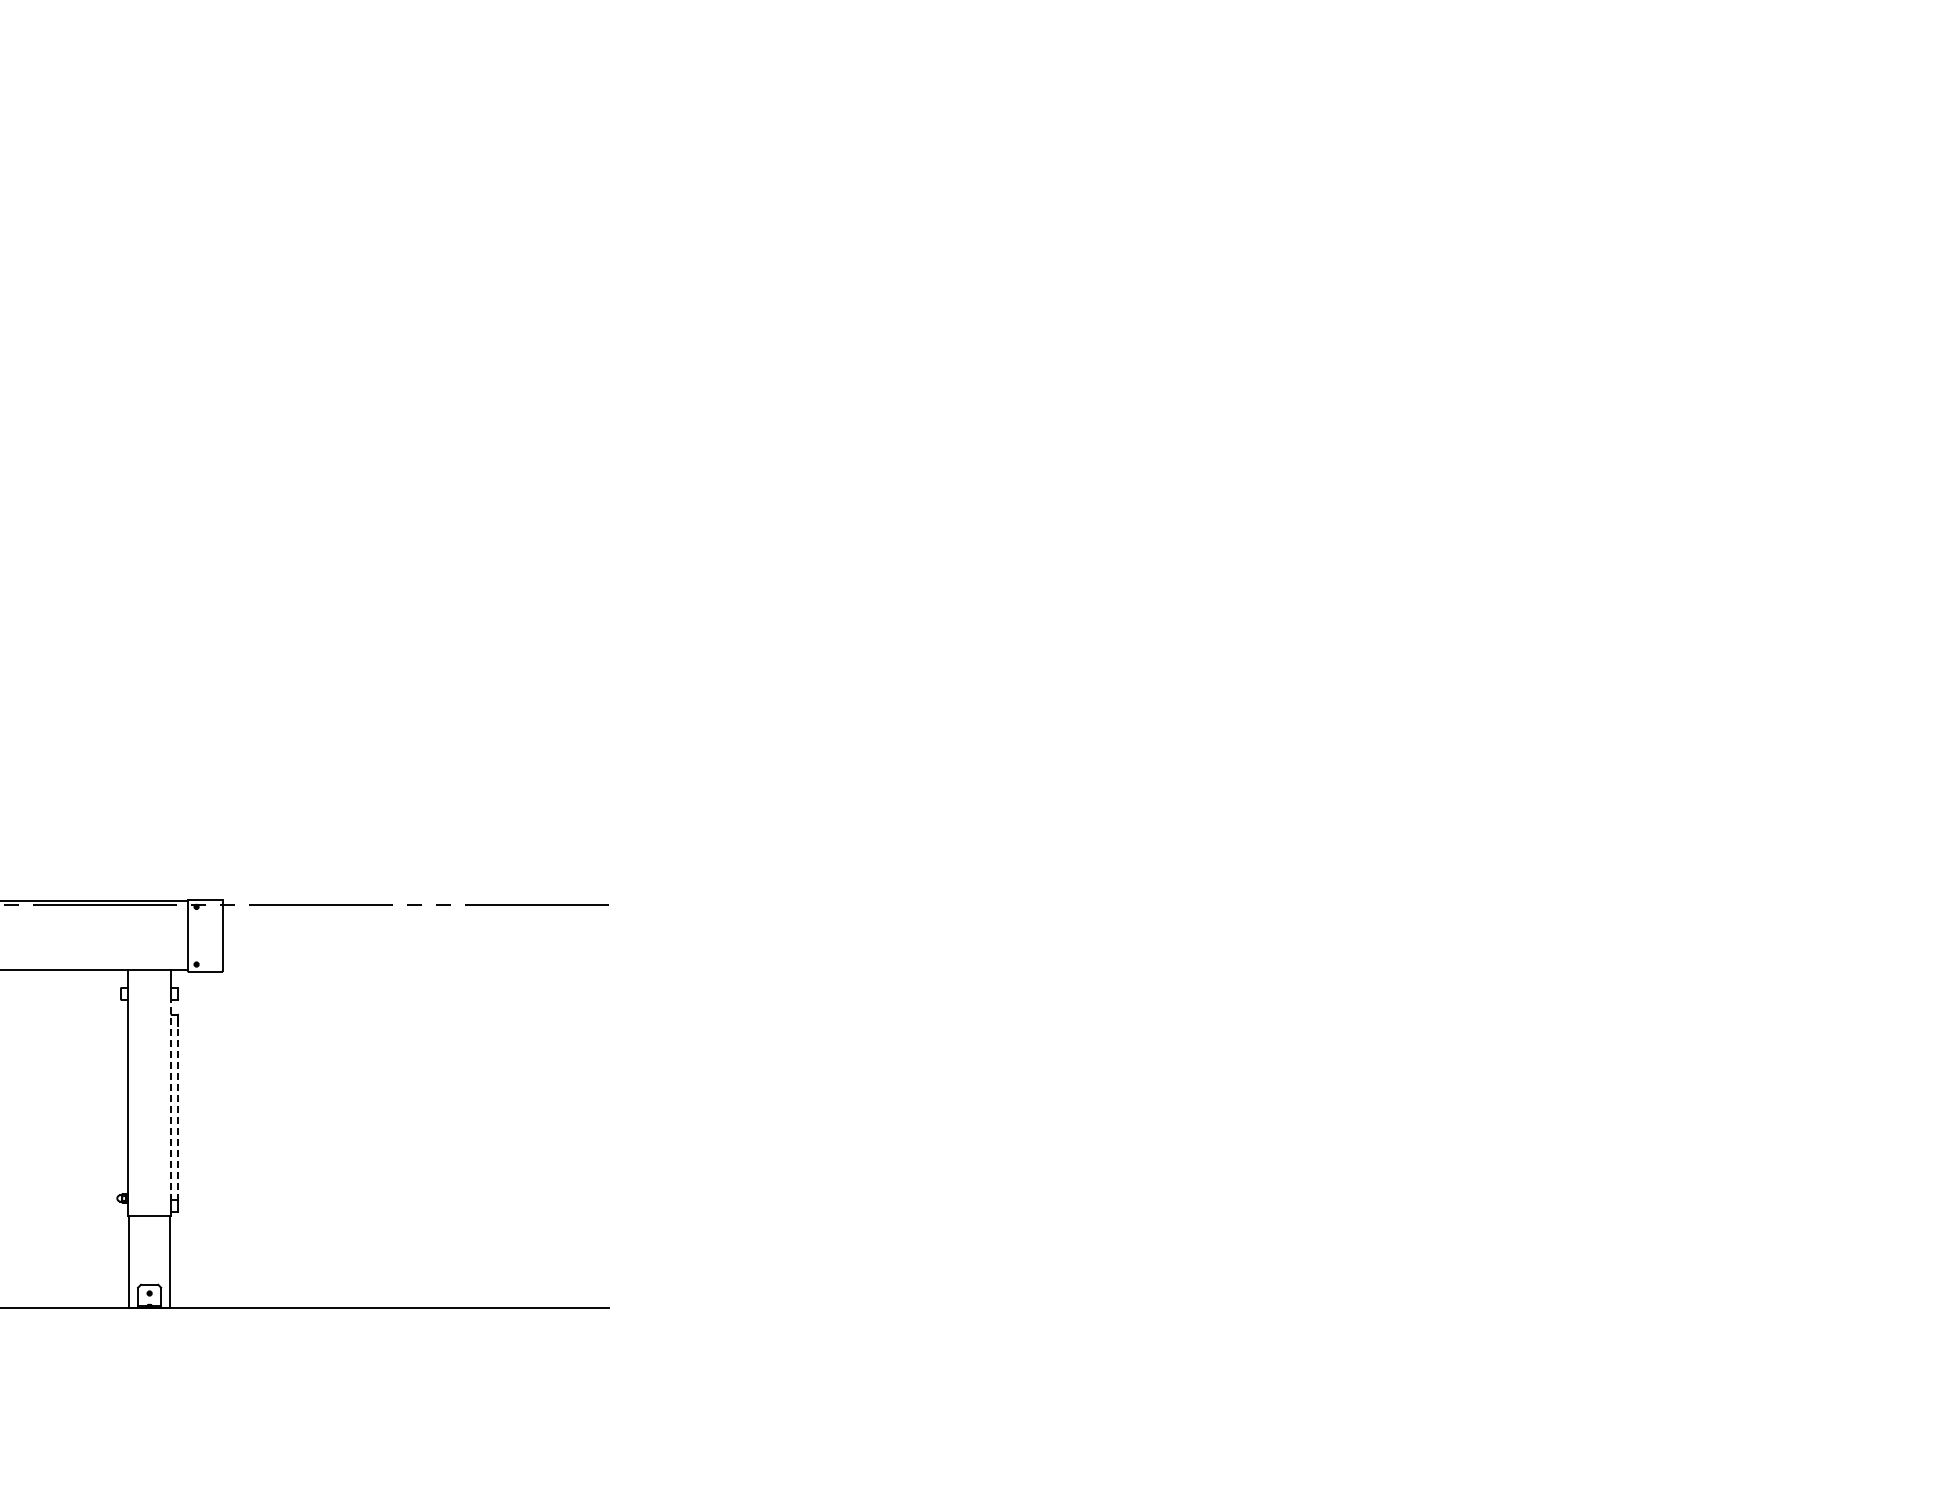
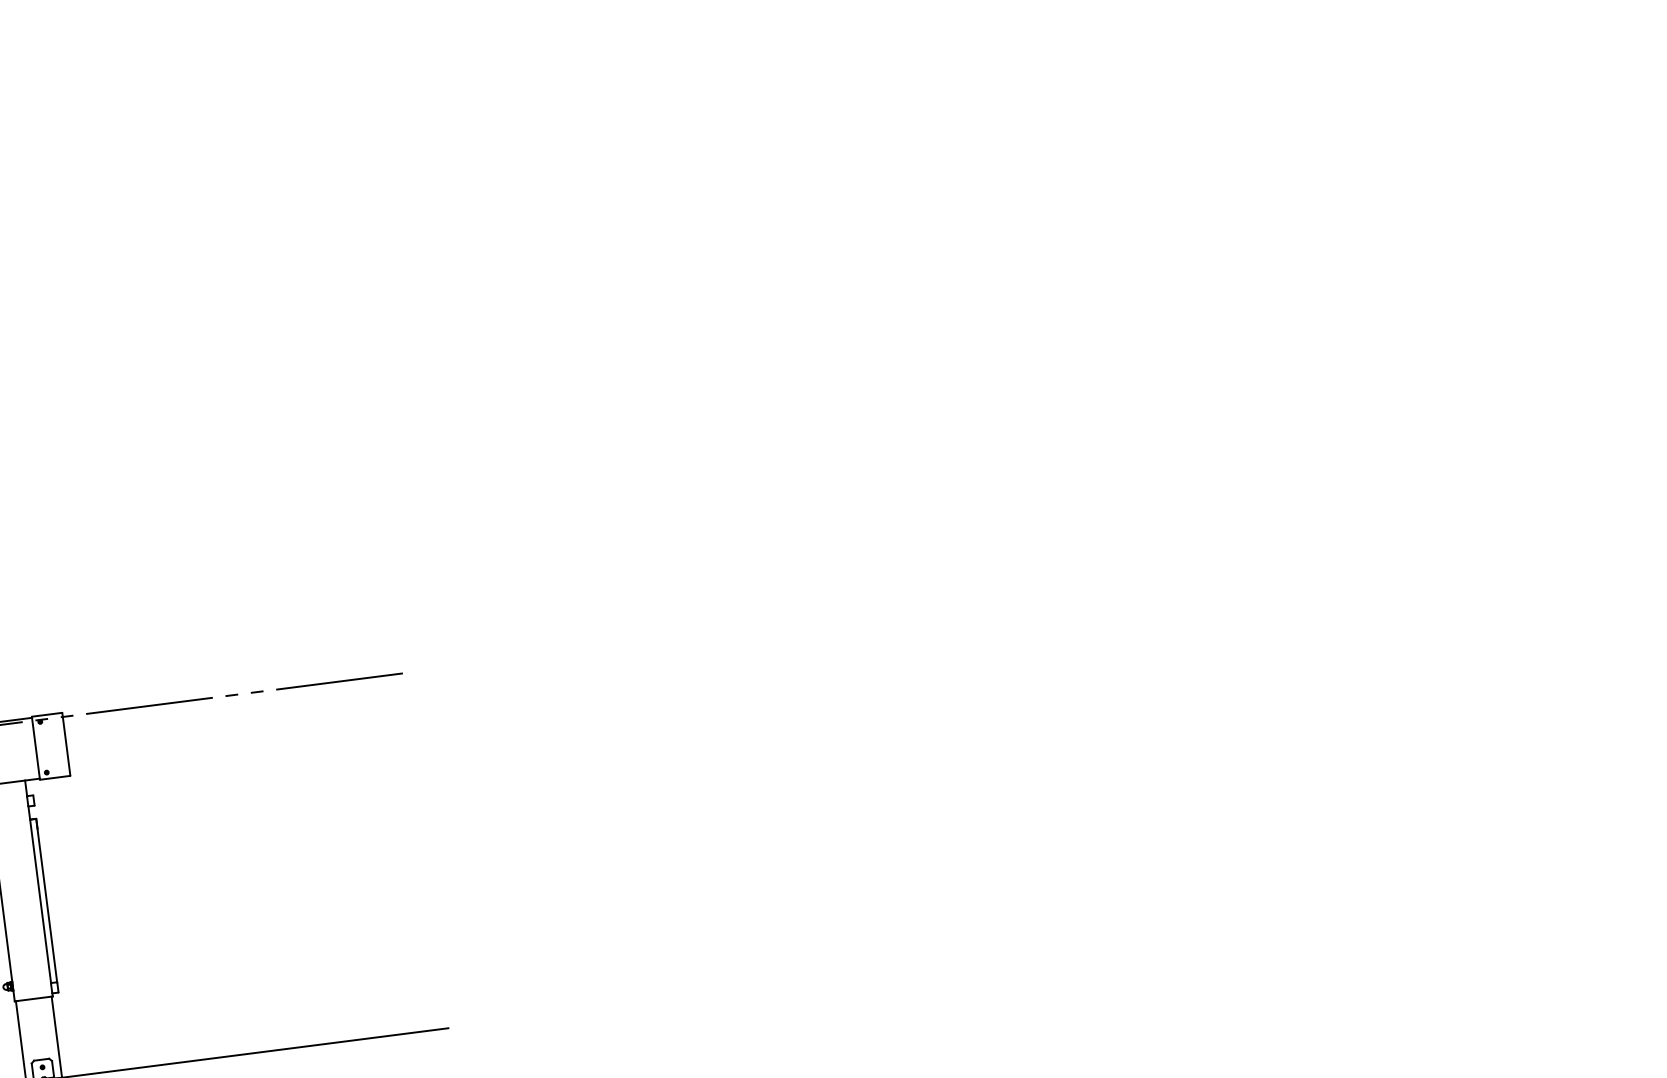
line: (171, 1100) -> (40, 895), dashed -> solid
line: (178, 1108) -> (47, 901), dashed -> solid

